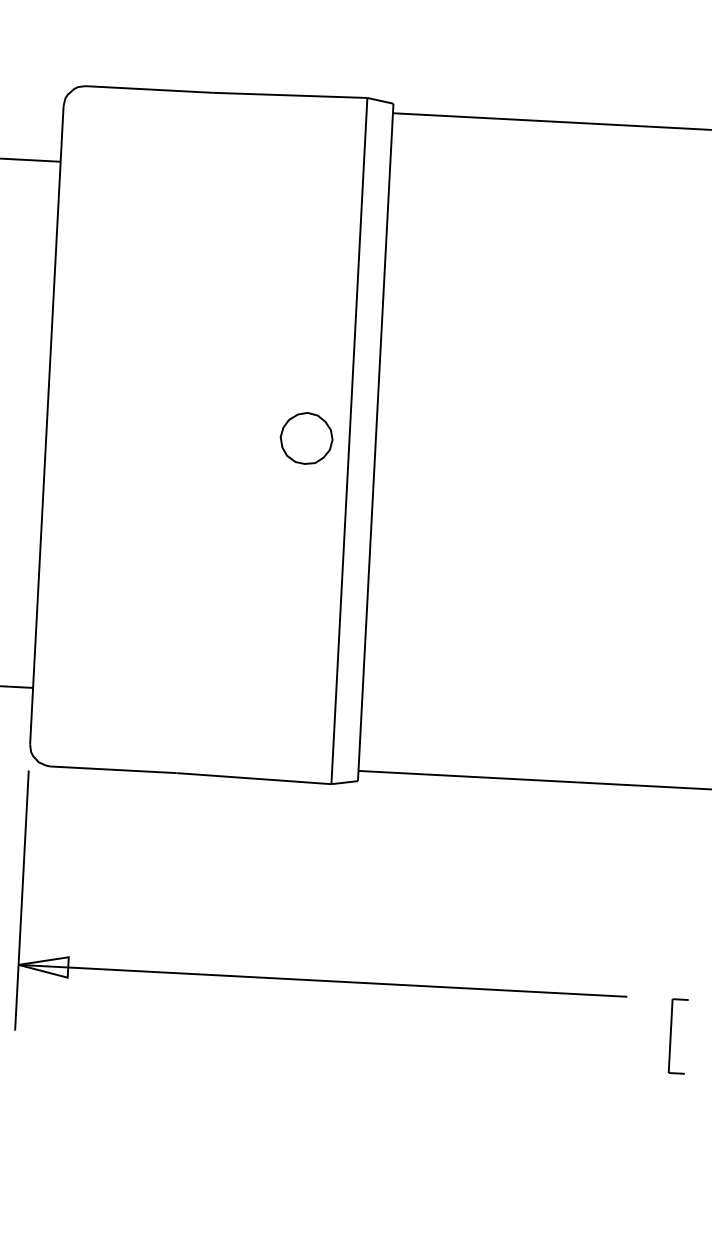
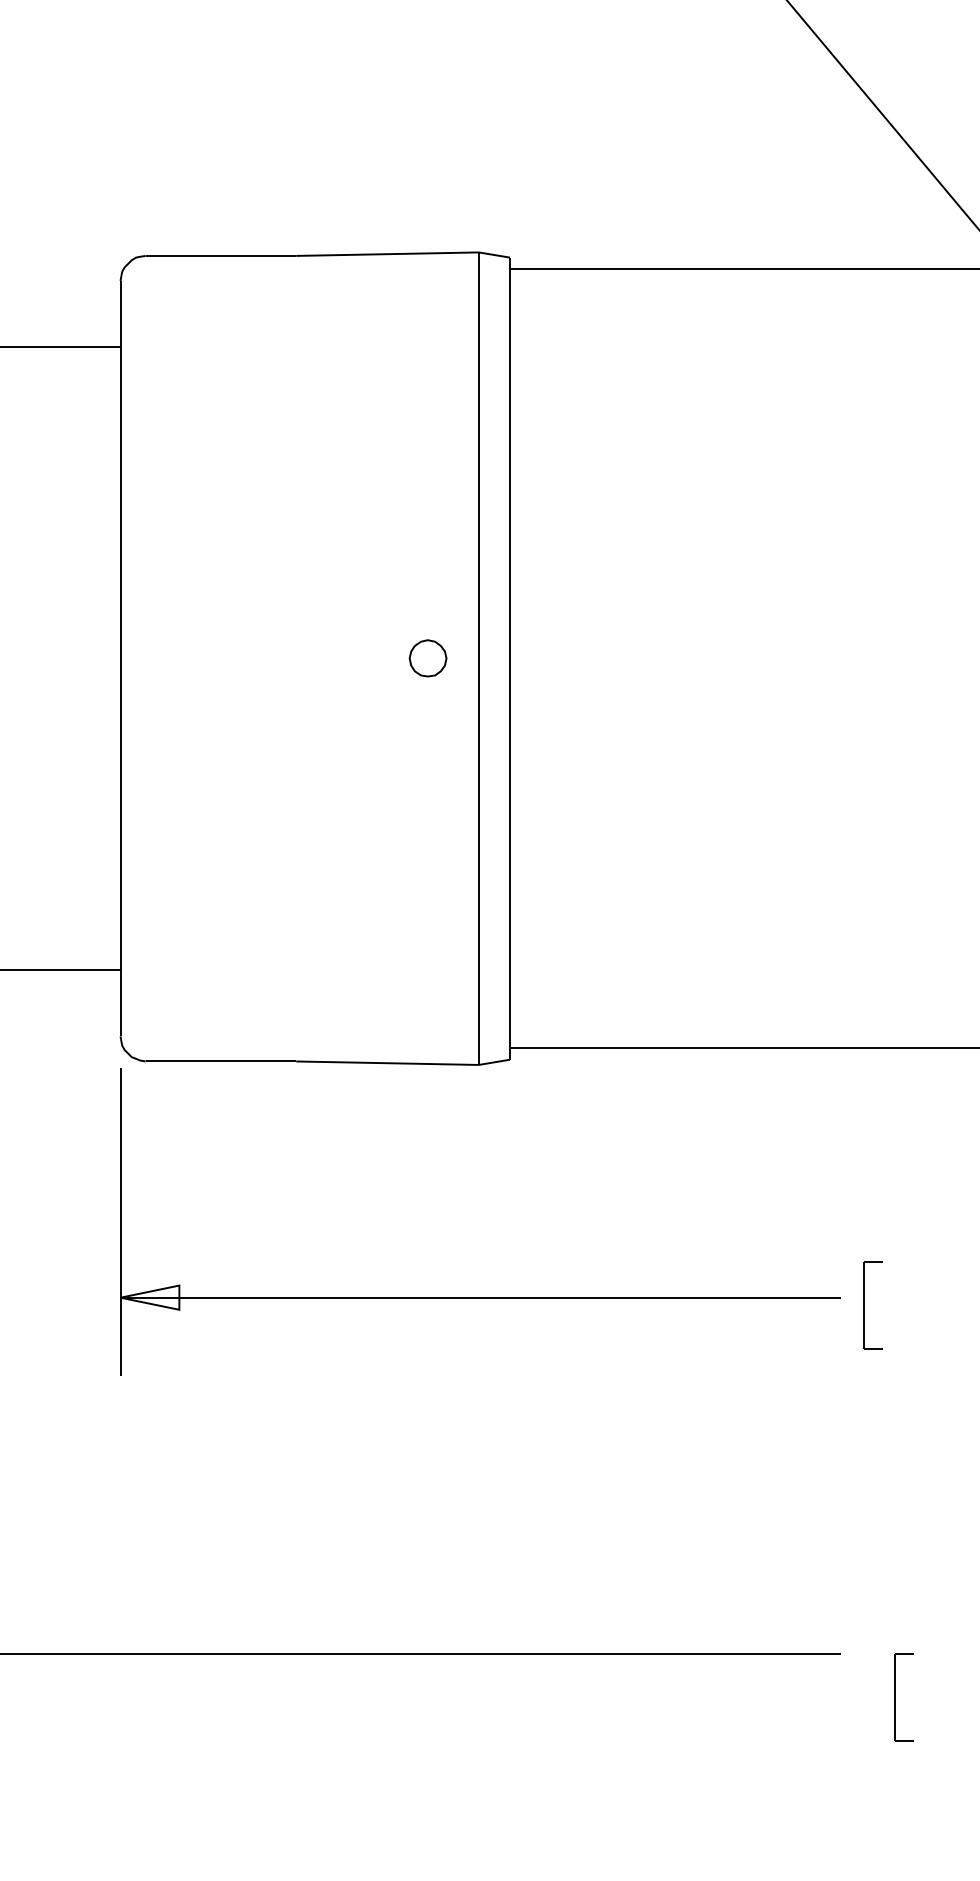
part: (306, 438) -> (427, 658), size x0.6
part: (671, 1036) -> (864, 1305), moved

